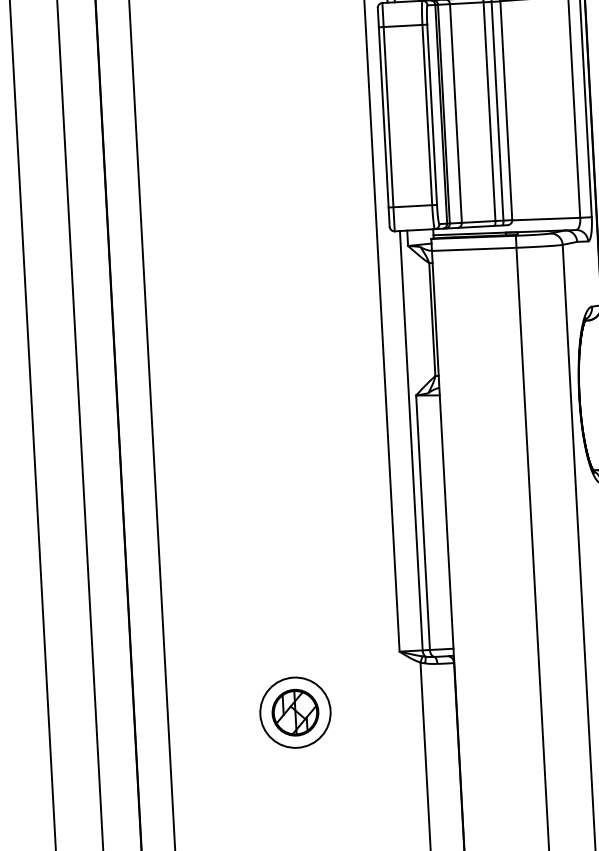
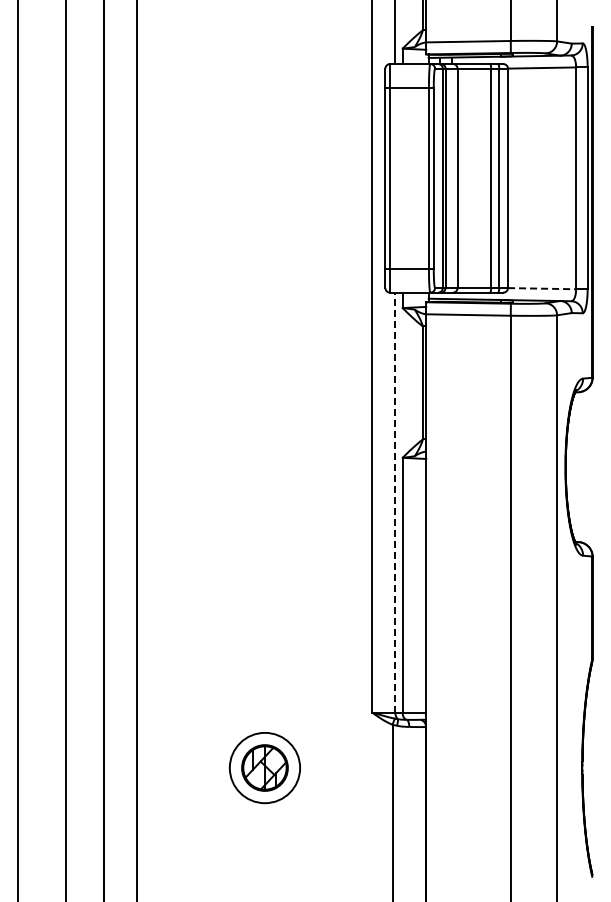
line: (546, 218) -> (542, 288), solid -> dashed
line: (411, 440) -> (395, 502), solid -> dashed

